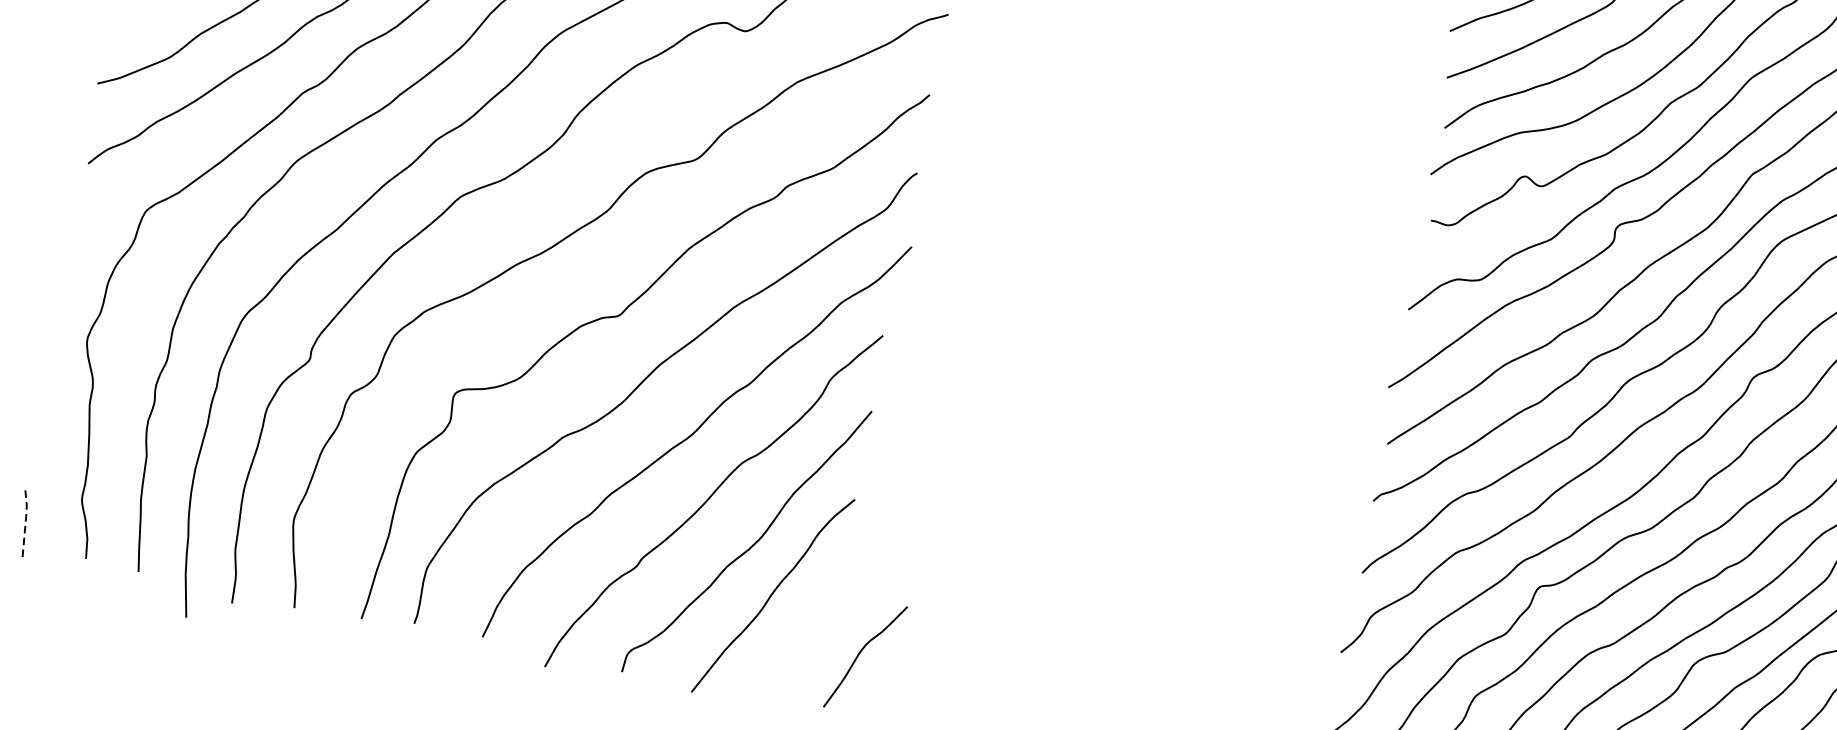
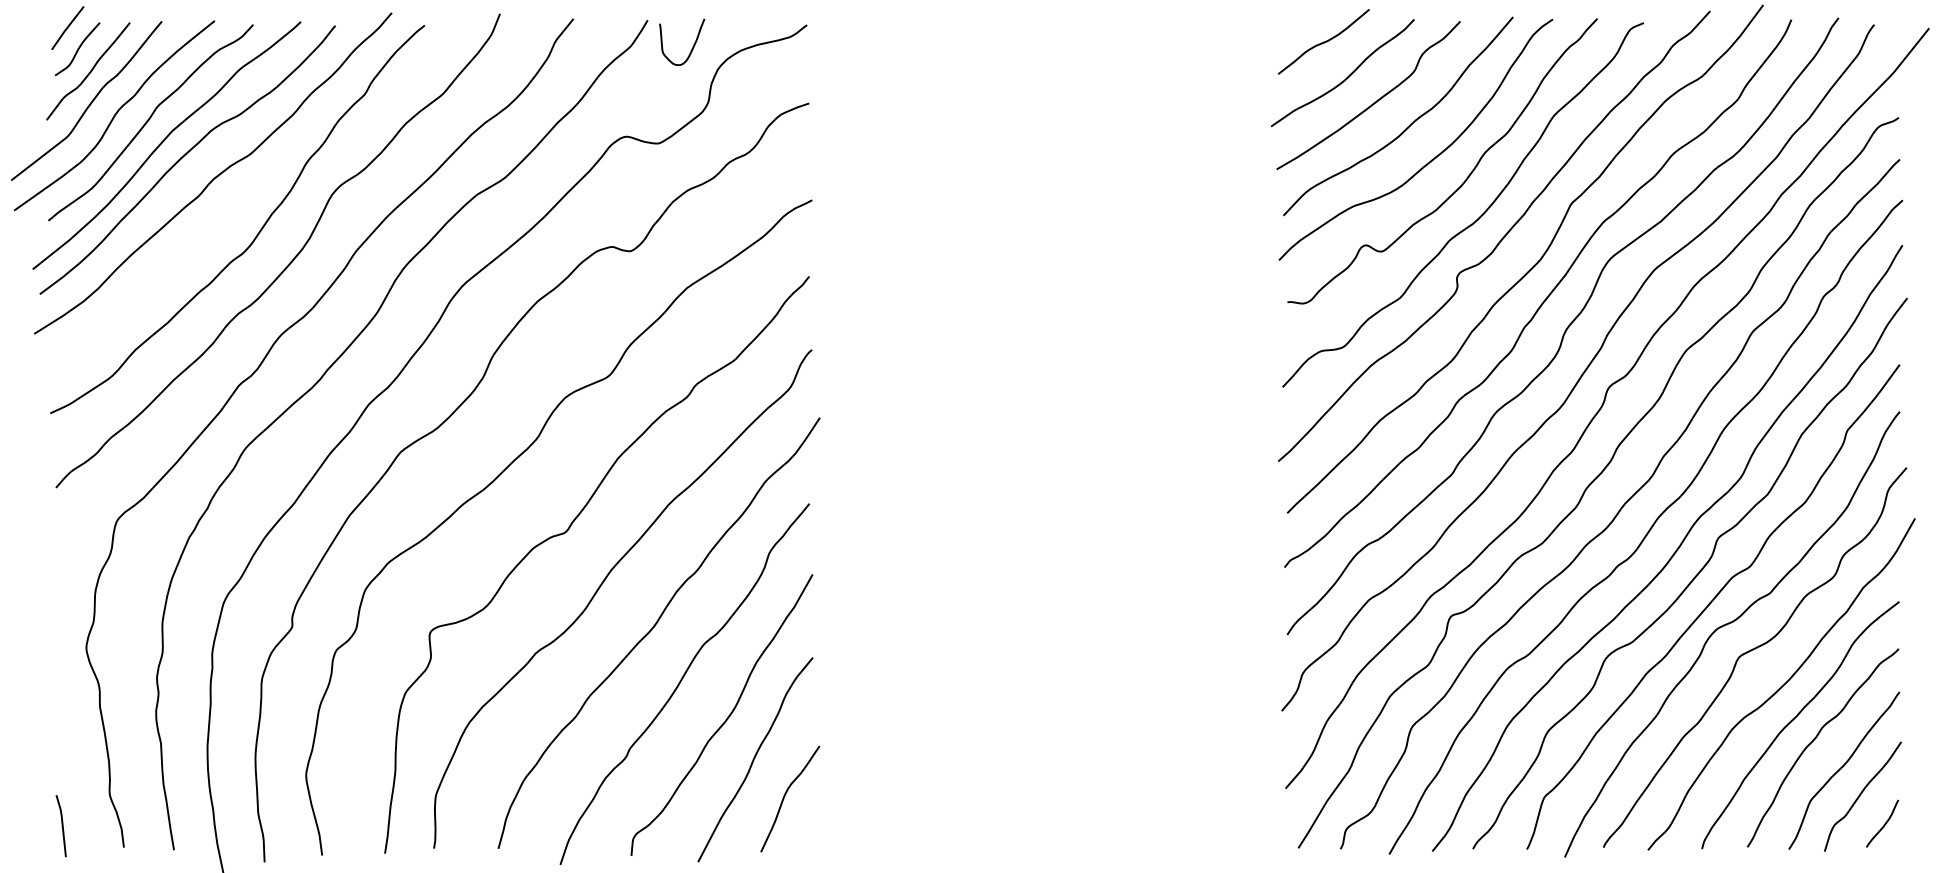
line: (25, 520) -> (62, 823), dashed -> solid
curve: (860, 653) -> (785, 796), moved

